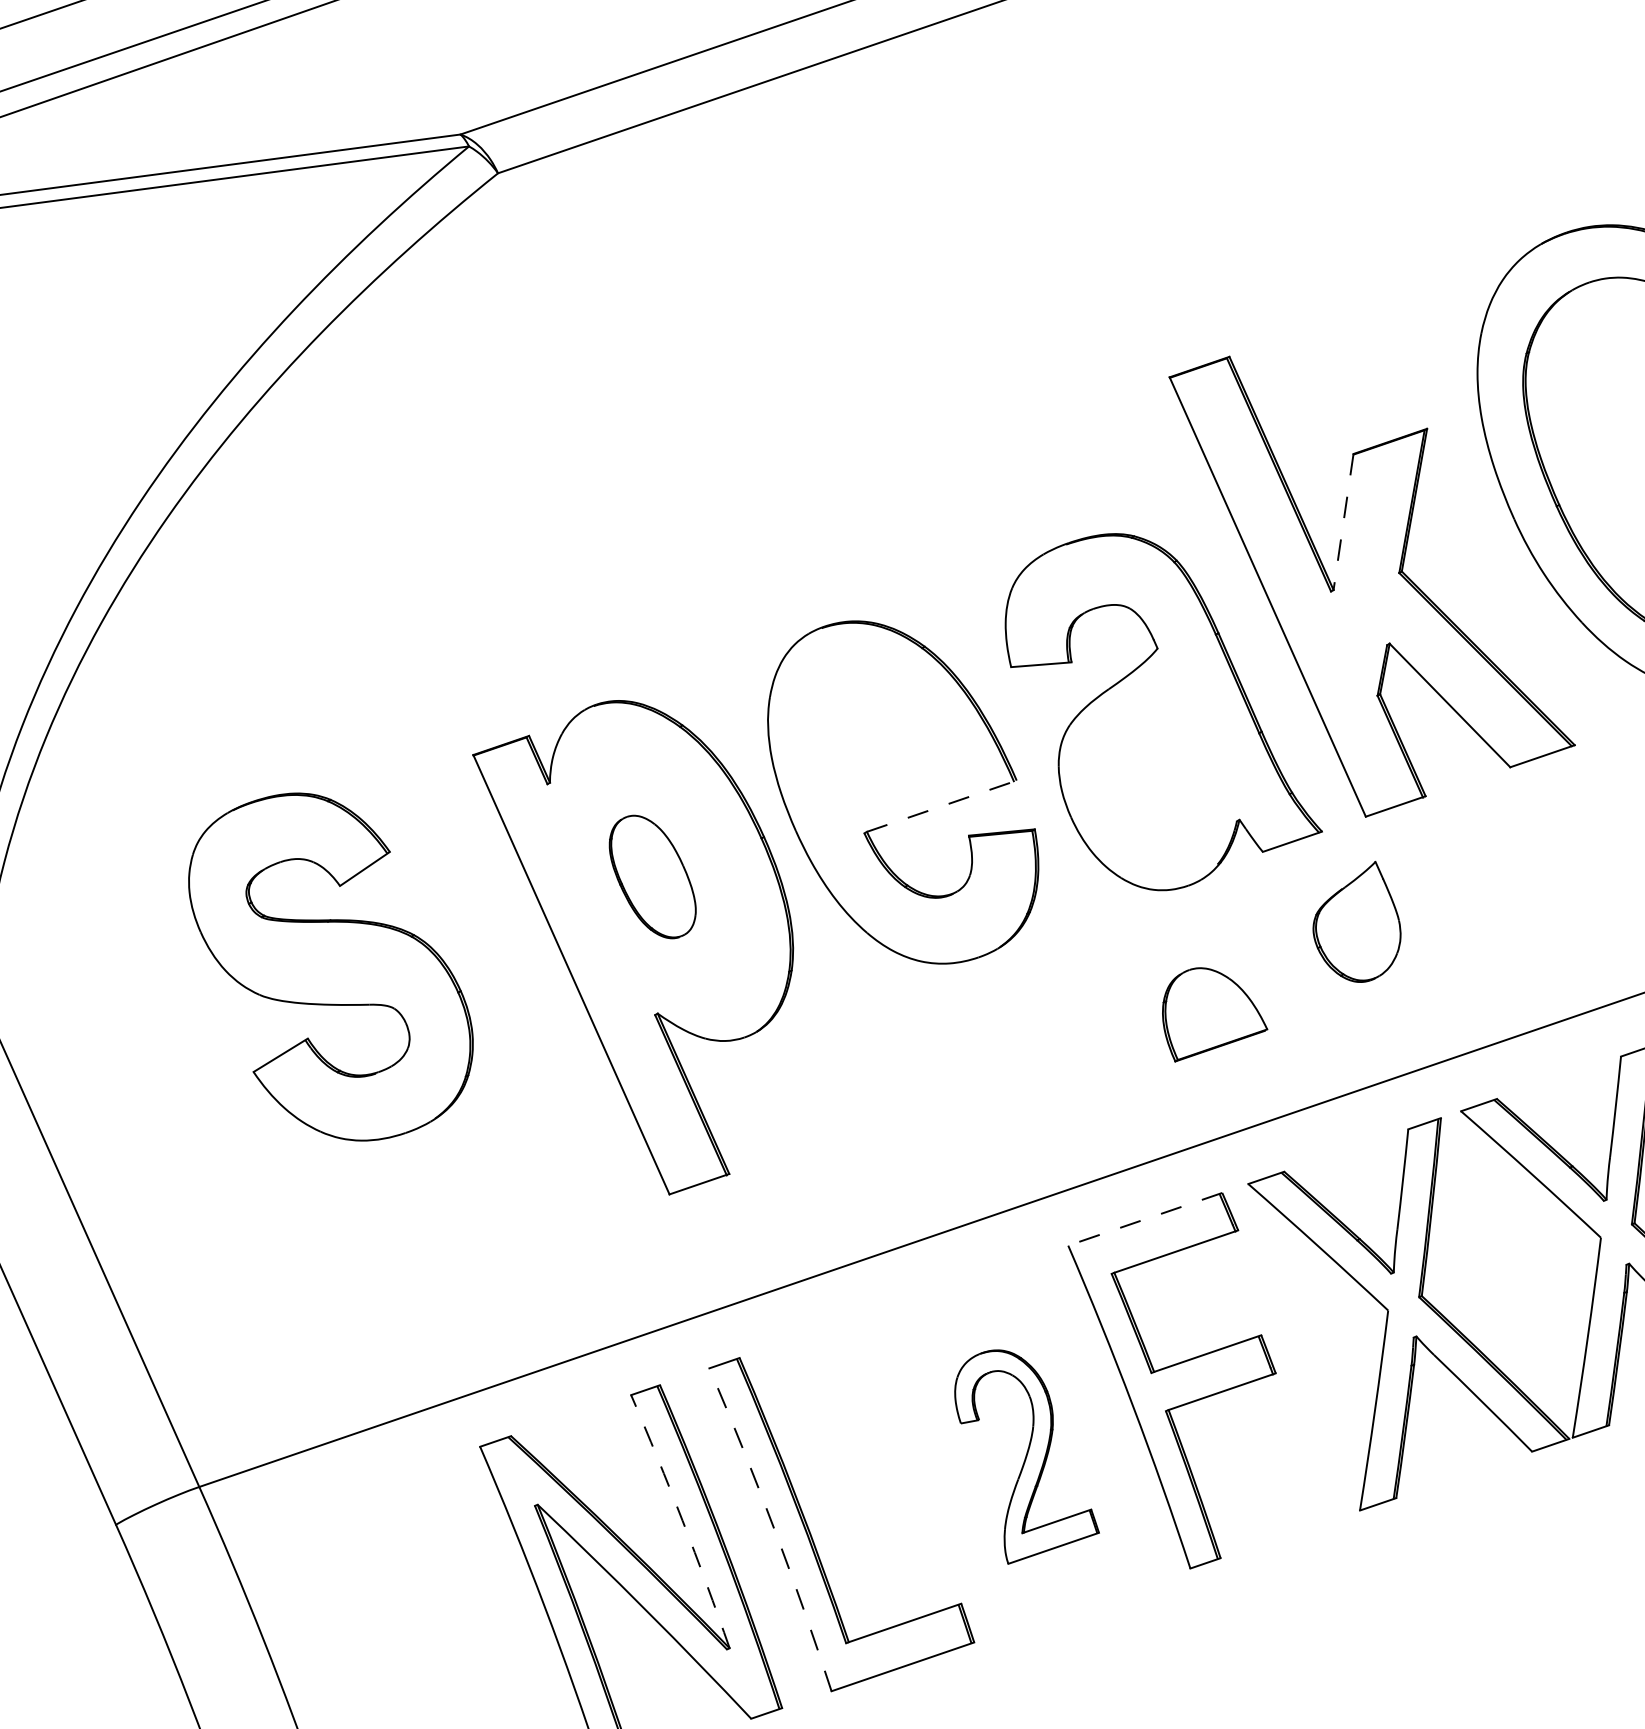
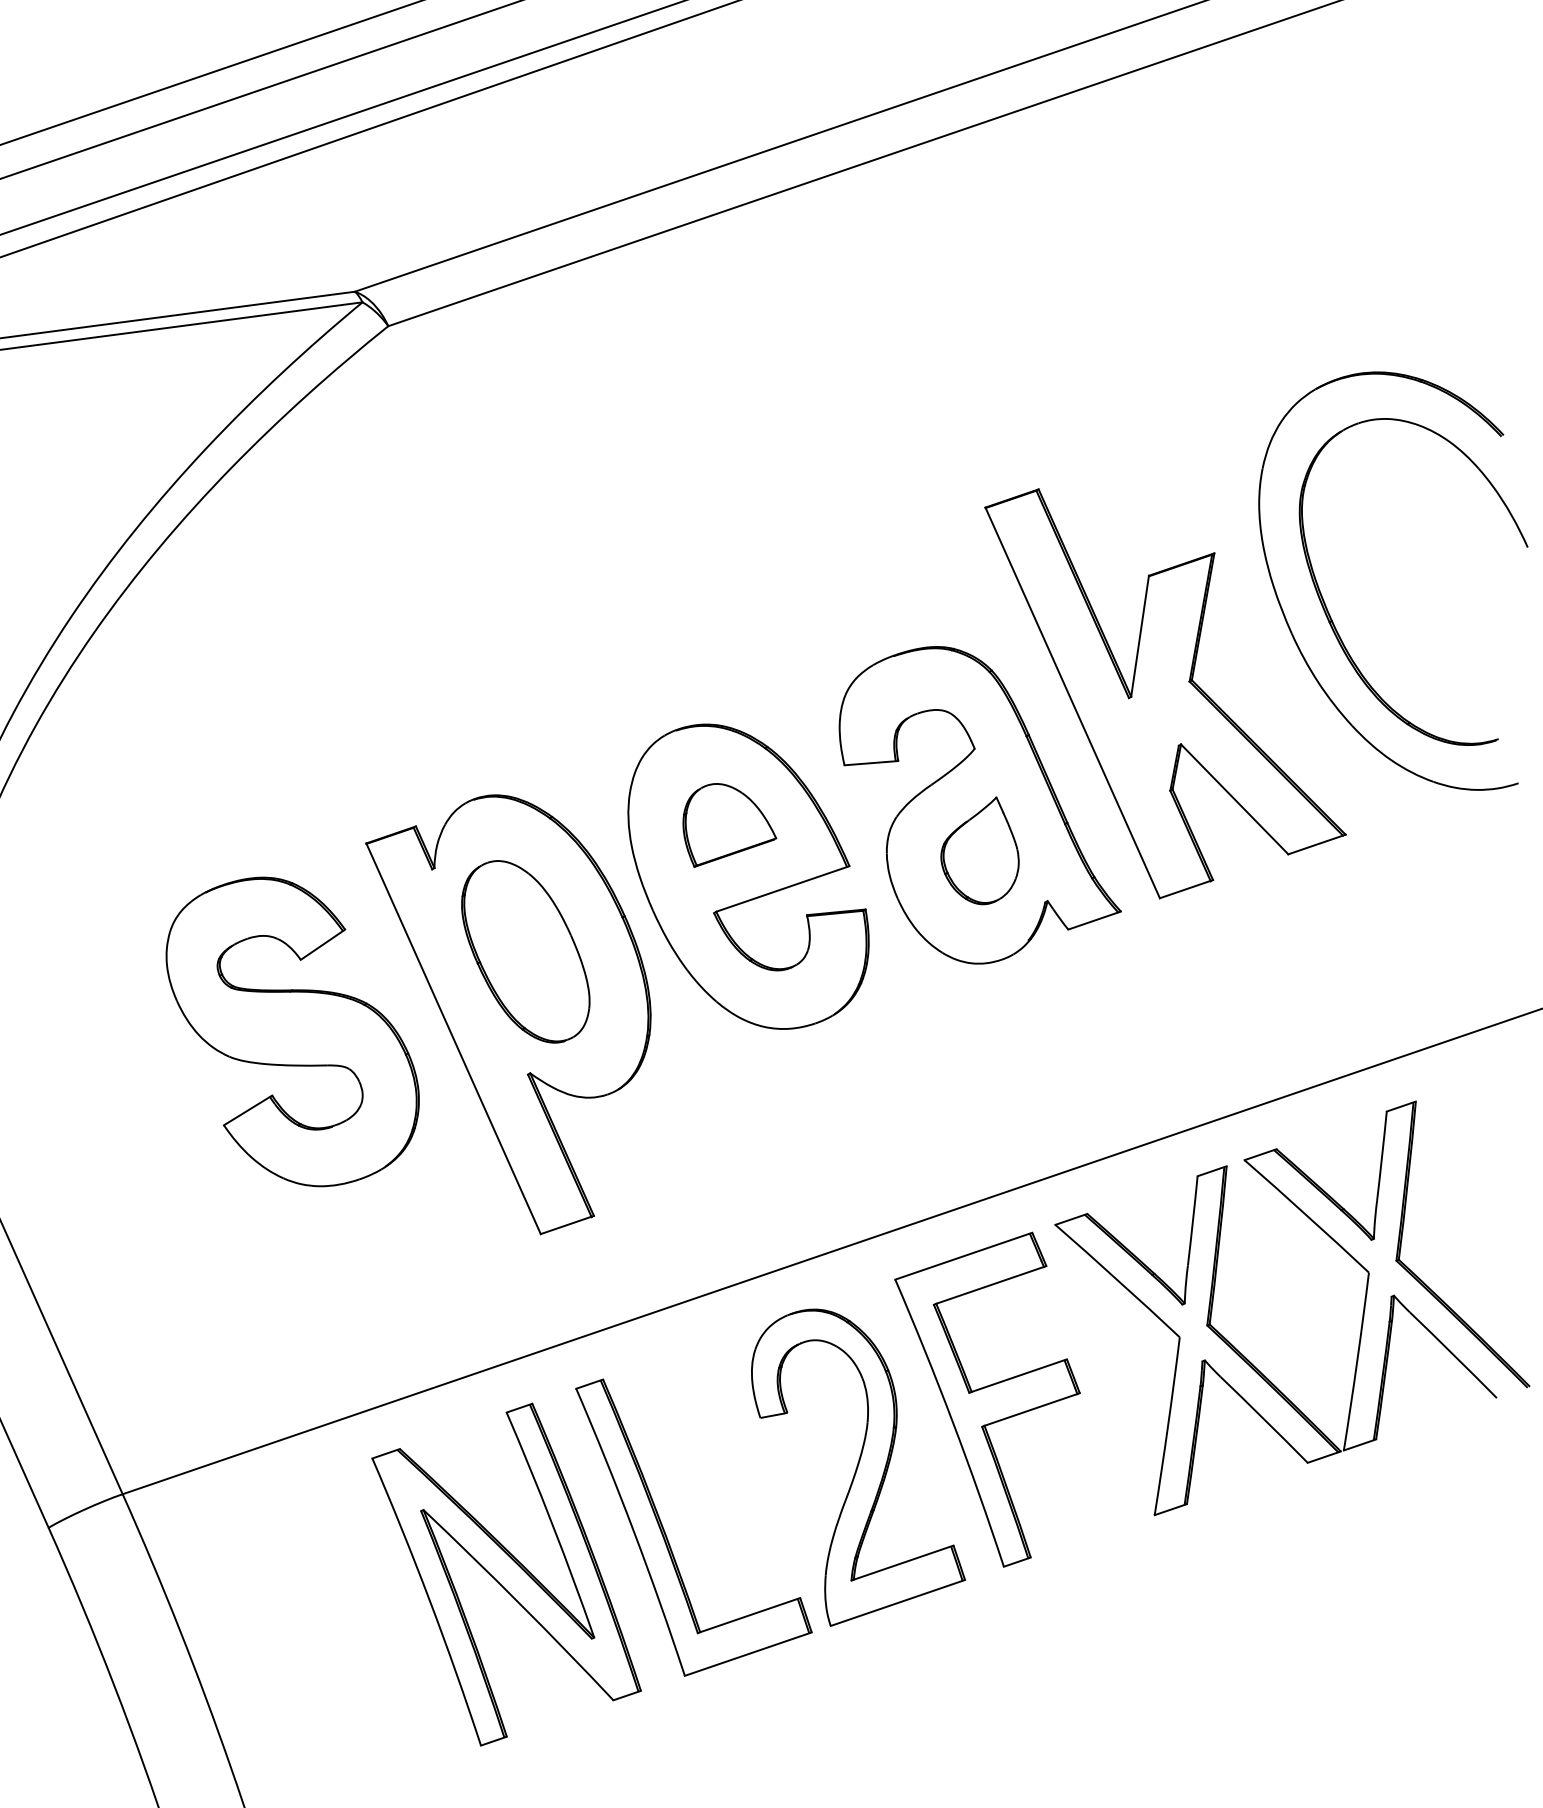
line: (1344, 522) -> (1140, 636), dashed -> solid
line: (942, 805) -> (783, 888), dashed -> solid
part: (652, 876) -> (525, 951), size x1.67
part: (1356, 921) -> (979, 850), moved
part: (330, 966) -> (292, 1031), moved
part: (1214, 1014) -> (729, 825), moved
line: (1144, 1219) -> (963, 1256), dashed -> solid
part: (1026, 1456) -> (858, 1467), size x1.67
arc: (682, 1521) -> (552, 1524), dashed -> solid
arc: (773, 1528) -> (633, 1531), dashed -> solid

